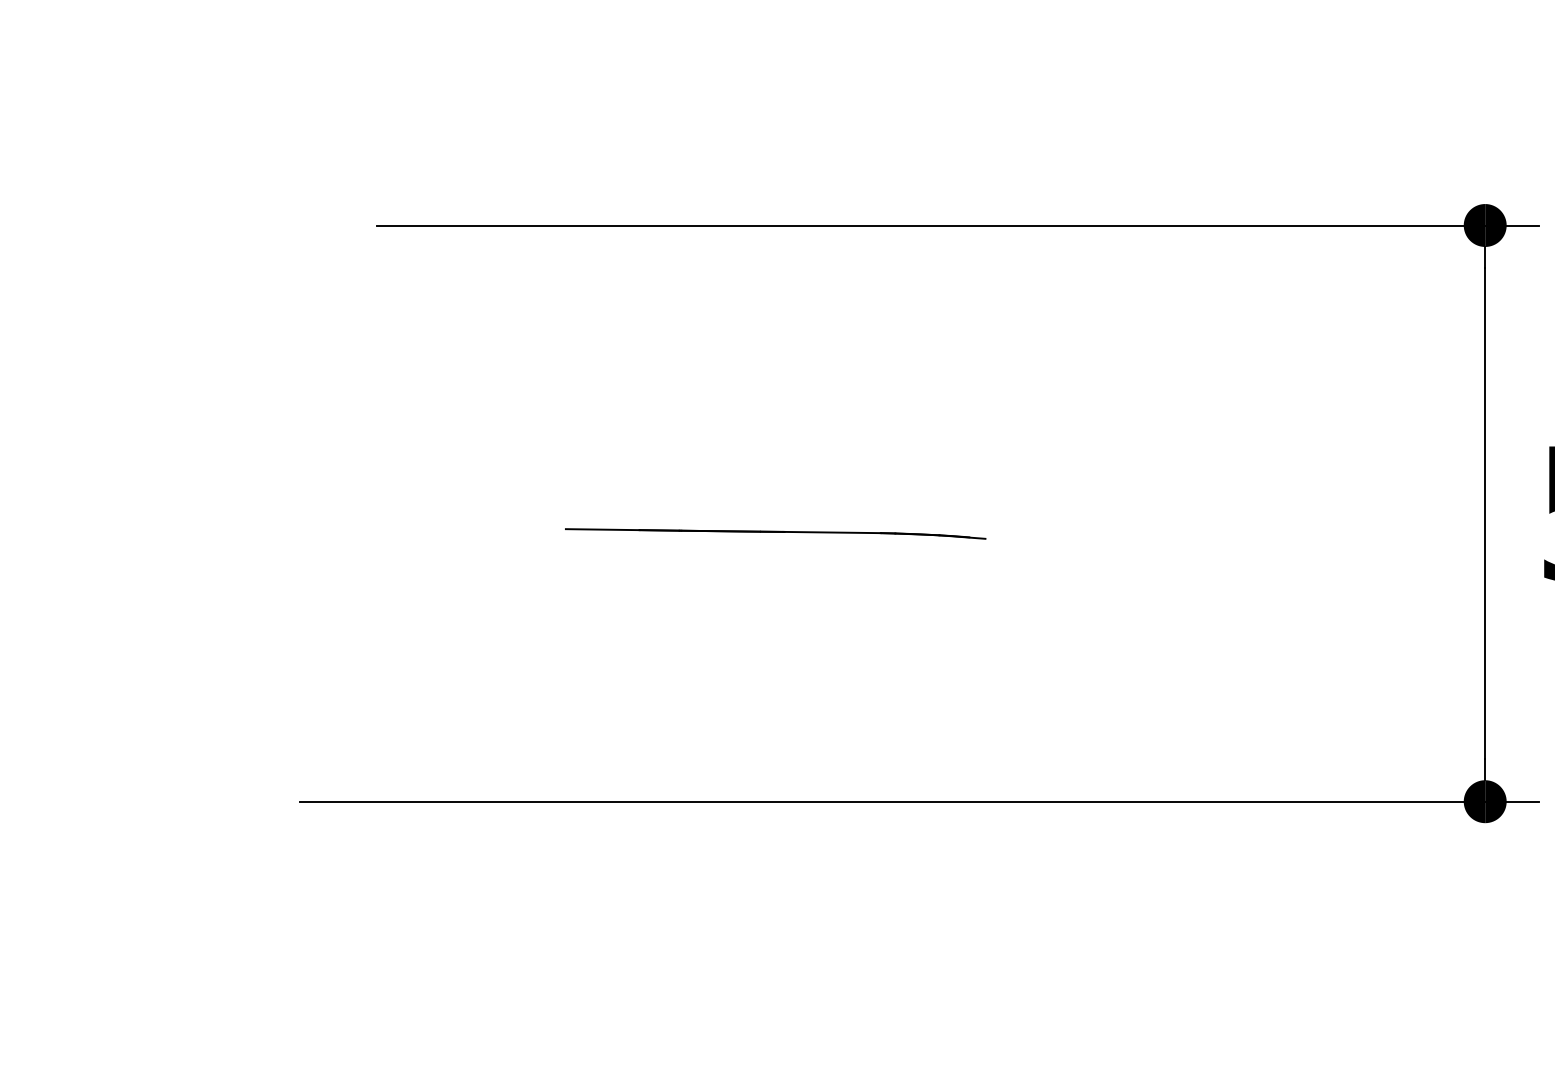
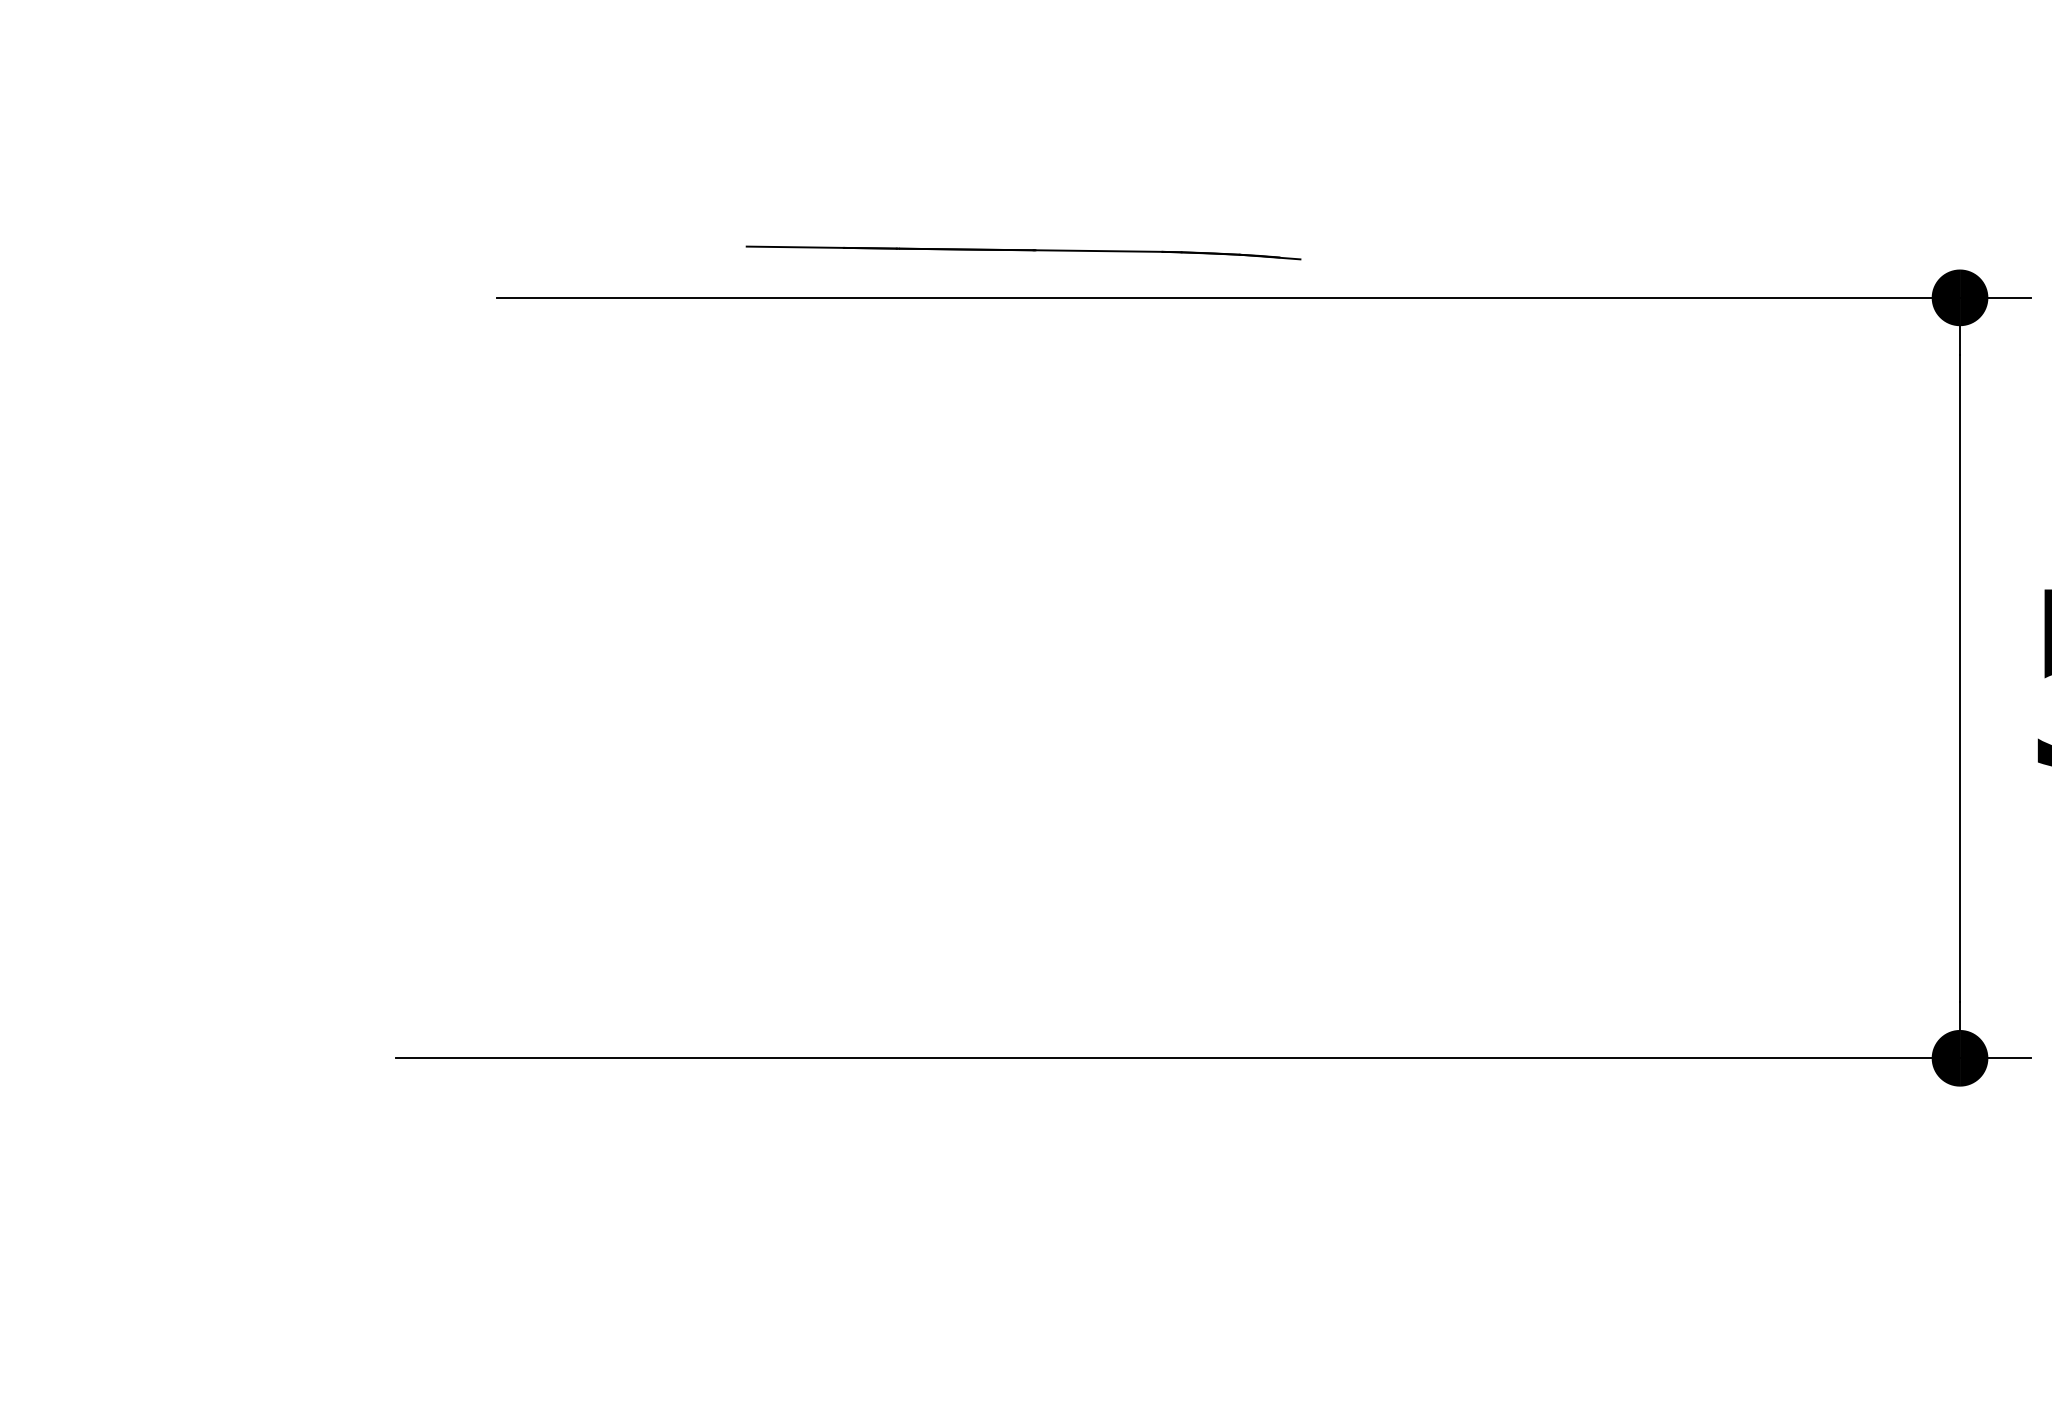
part: (775, 533) -> (1023, 252), moved

